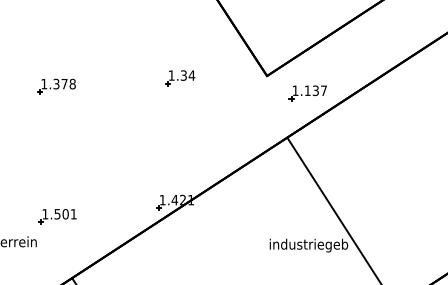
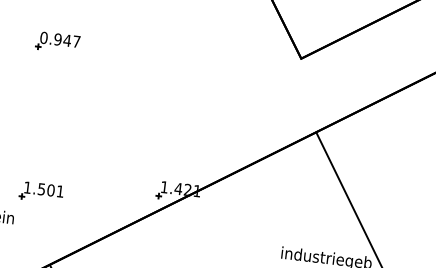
part: (180, 78) -> (201, 49), removed
text: (58, 83) -> (60, 39), 1.378 -> 0.947
part: (307, 93) -> (345, 84), removed

